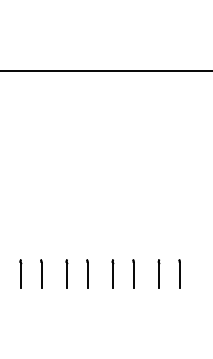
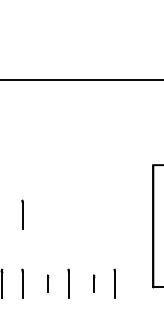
line: (87, 204) -> (22, 214), added
part: (112, 273) -> (47, 283), size x0.6
part: (158, 273) -> (93, 283), size x0.6

